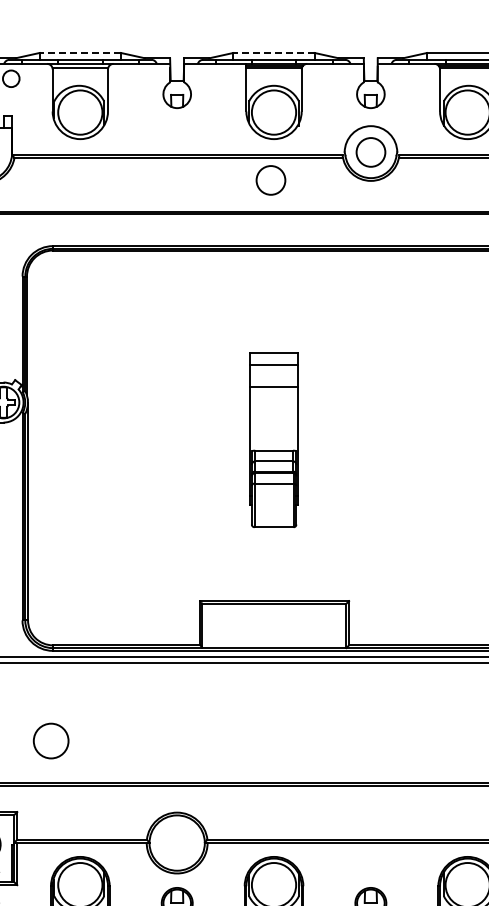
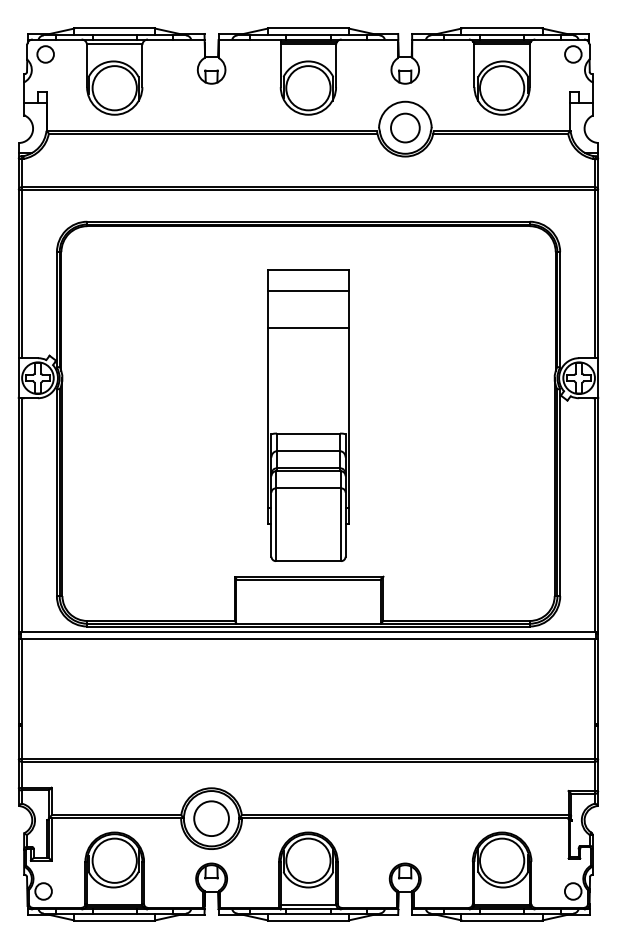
line: (80, 52) -> (114, 28), dashed -> solid
line: (274, 52) -> (308, 28), dashed -> solid
circle: (271, 179) -> (305, 155), removed
part: (274, 439) -> (308, 415), size x1.67
circle: (51, 740) -> (211, 818), moved

